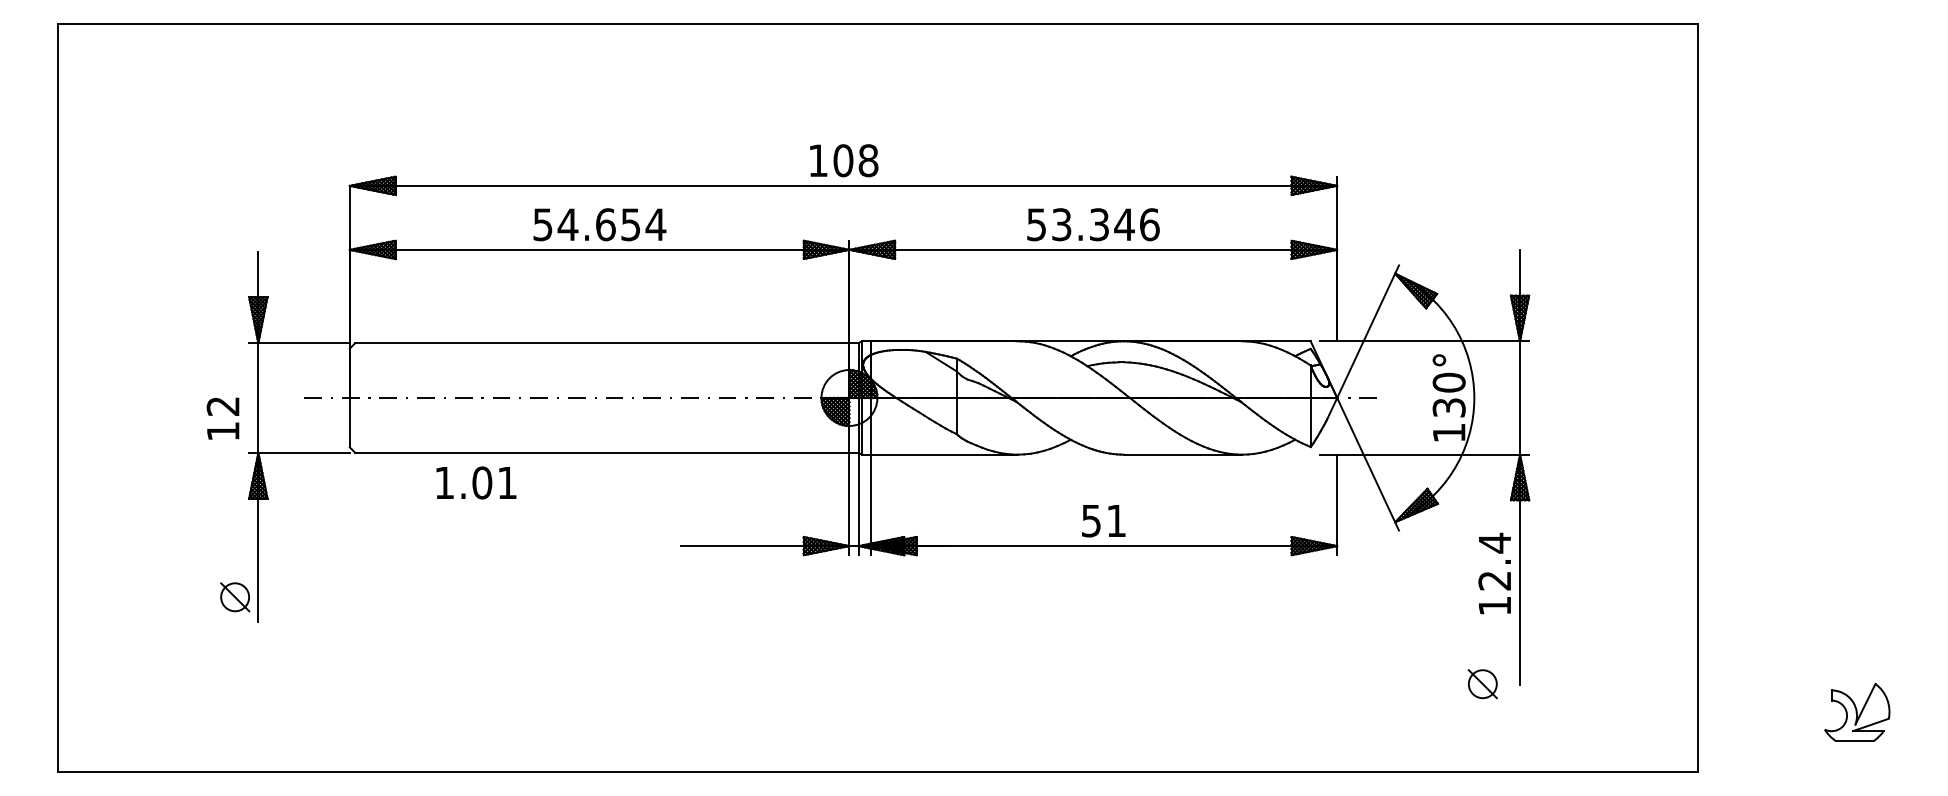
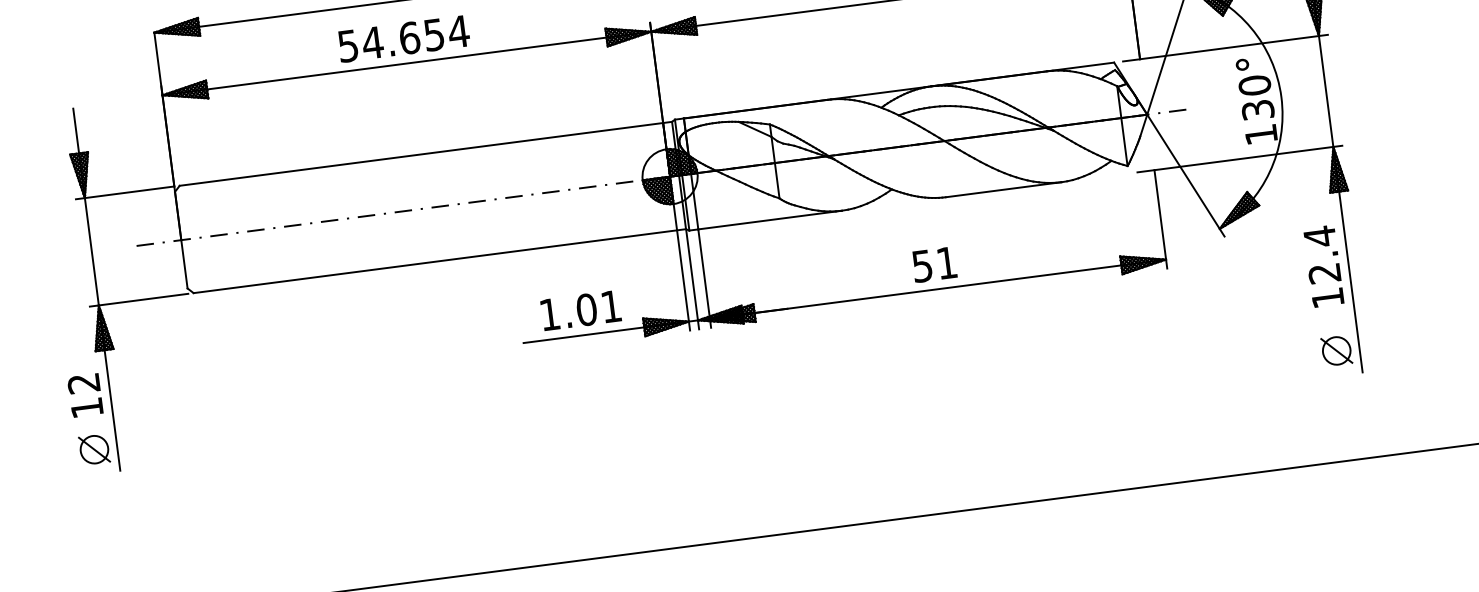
text: (222, 418) -> (84, 395), moved
text: (476, 482) -> (581, 310), moved
part: (1482, 684) -> (1336, 351), moved

